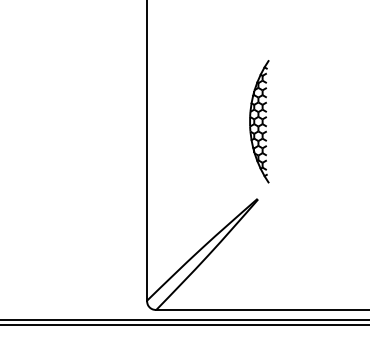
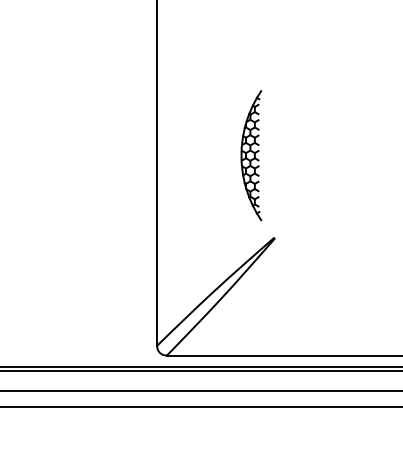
part: (259, 121) -> (251, 155), moved

